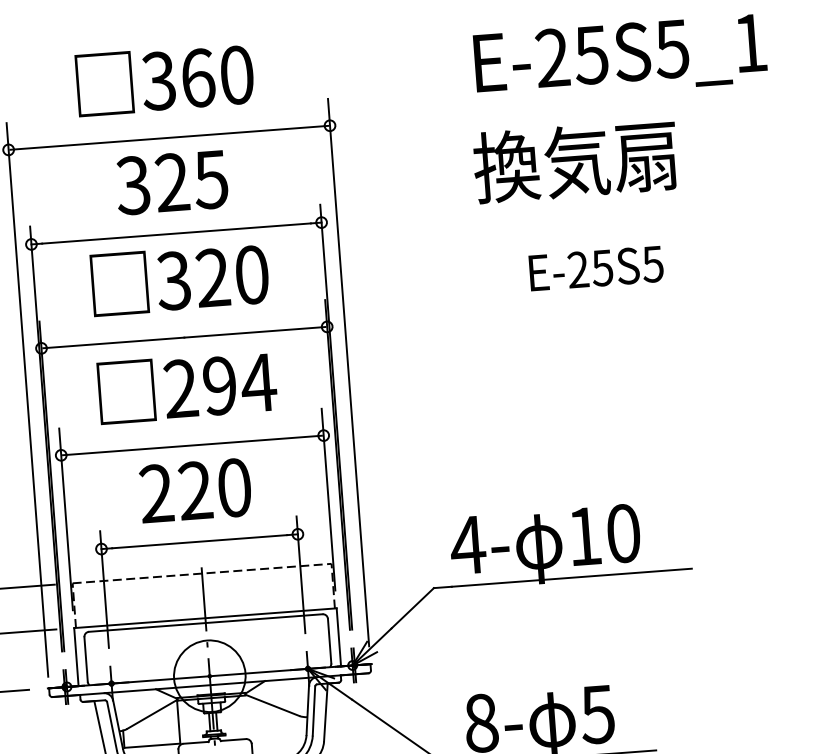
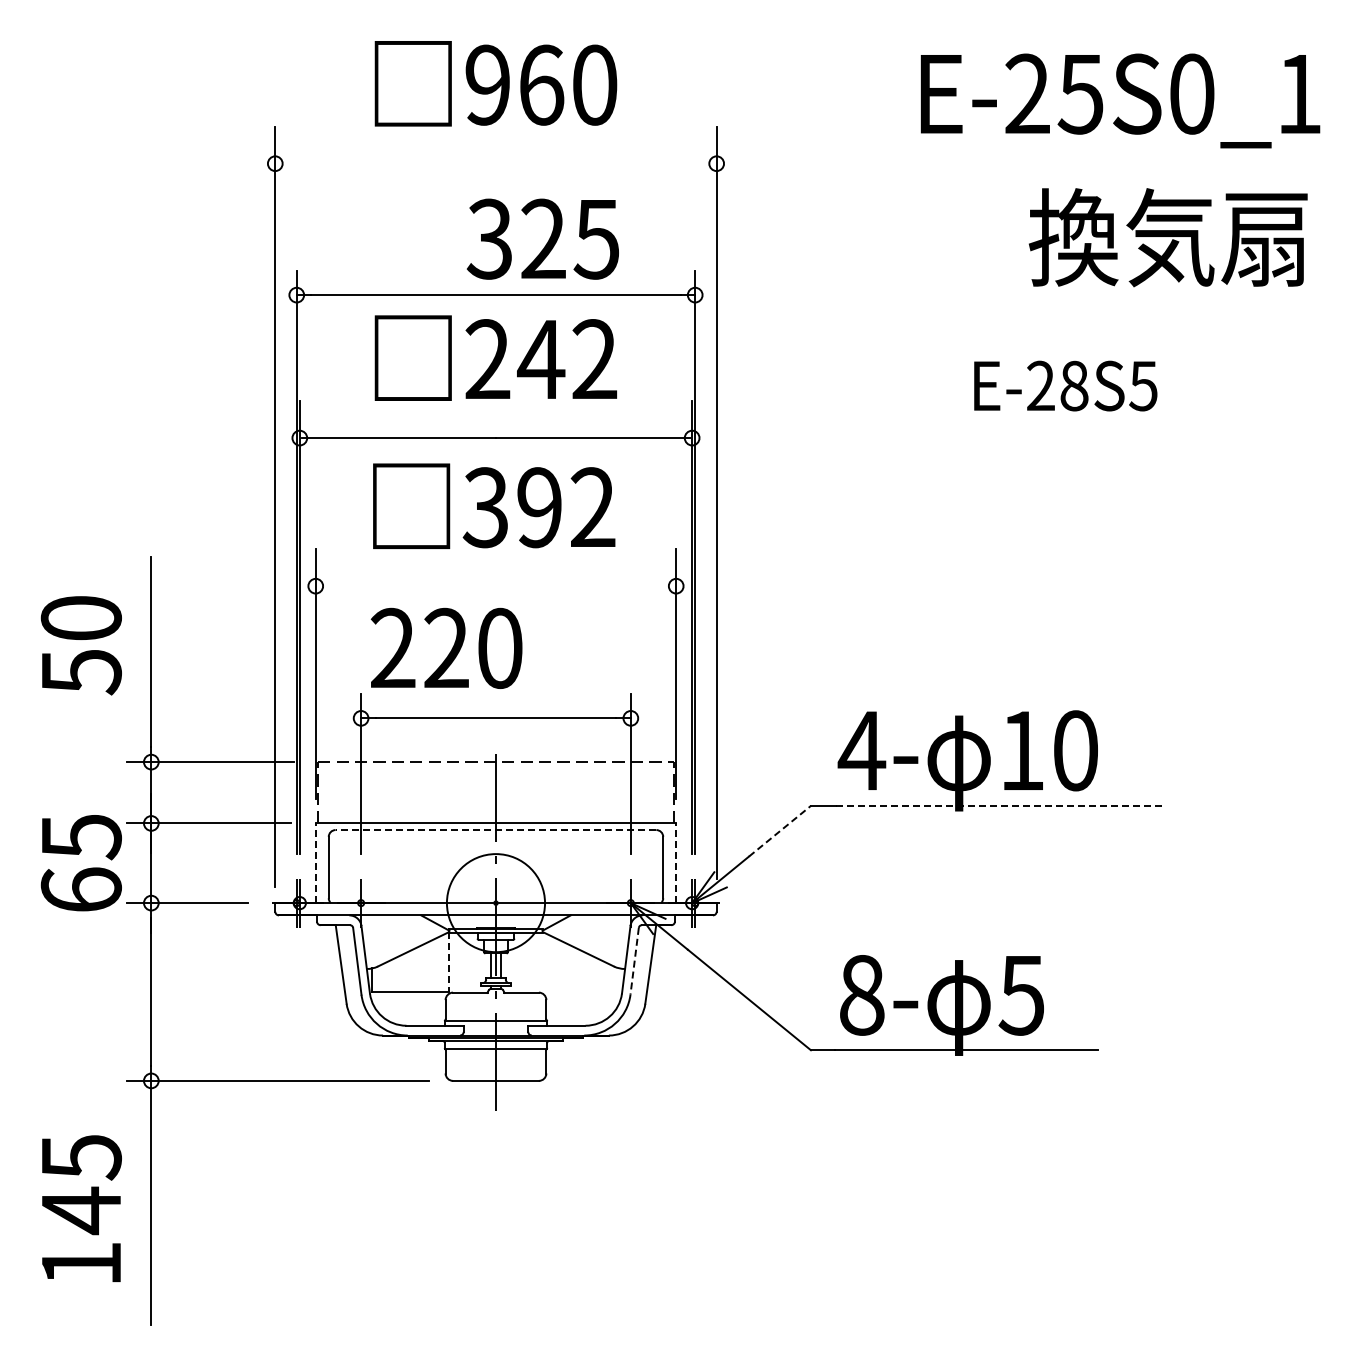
text: (671, 48) -> (1191, 93), E-25S5_1 -> E-25S0_1
text: (158, 80) -> (486, 84), 360 -> 960
line: (168, 137) -> (495, 163), removed
text: (574, 161) -> (1167, 237), moved
text: (171, 182) -> (542, 238), moved
text: (601, 267) -> (1073, 385), E-25S5 -> E-28S5
text: (212, 277) -> (540, 359), 320 -> 242
text: (219, 385) -> (539, 507), 294 -> 392
line: (192, 445) -> (495, 586), removed
text: (195, 490) -> (446, 647), moved
line: (571, 577) -> (1000, 805), solid -> dashed
line: (413, 607) -> (780, 830), solid -> dashed
line: (205, 623) -> (495, 830), solid -> dashed
line: (339, 637) -> (676, 863), solid -> dashed
line: (76, 657) -> (315, 863), solid -> dashed
line: (313, 711) -> (634, 961), solid -> dashed
line: (178, 722) -> (448, 962), solid -> dashed

